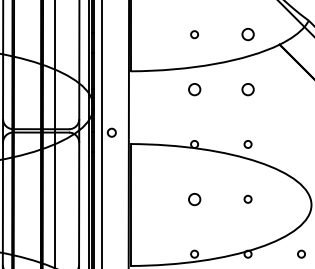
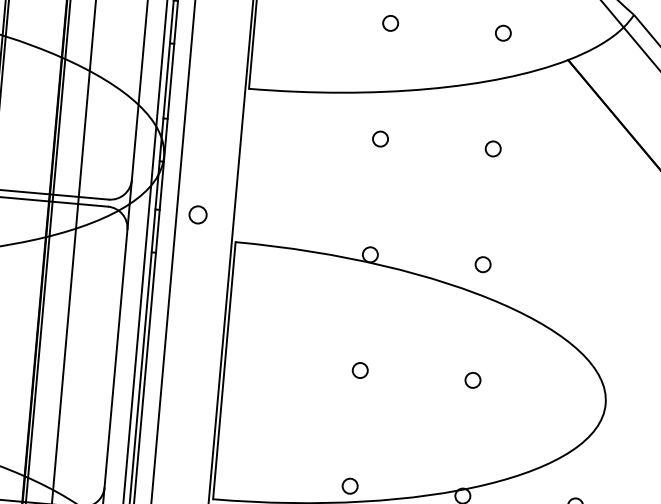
circle: (247, 34) -> (502, 32), size x0.62
circle: (194, 89) -> (380, 138), size x0.62
circle: (247, 89) -> (492, 148), size x0.62
circle: (194, 198) -> (360, 368), size x0.62

